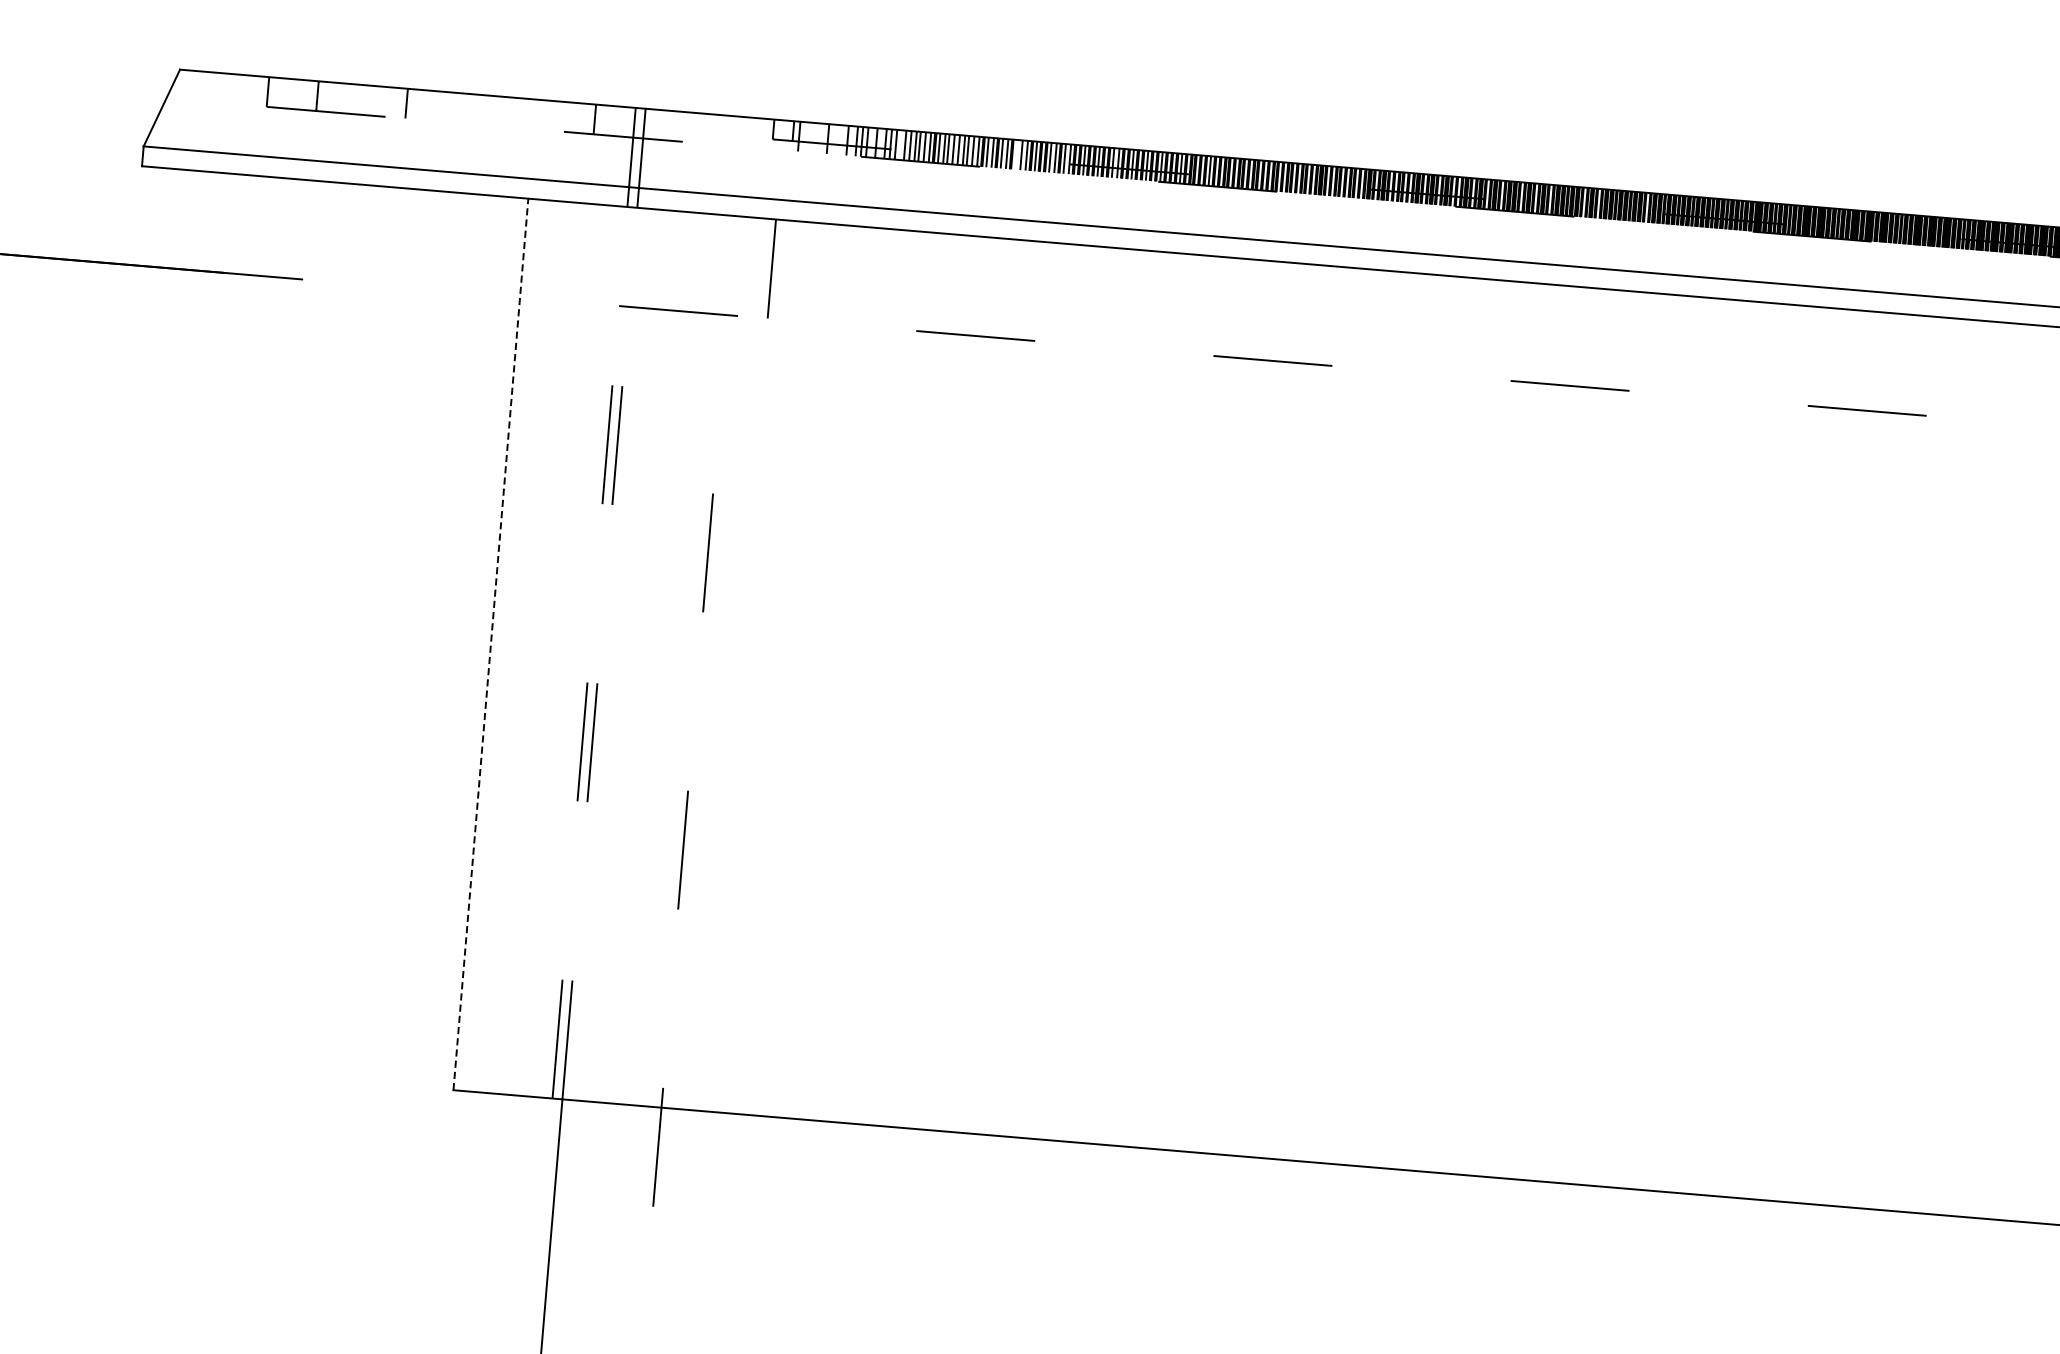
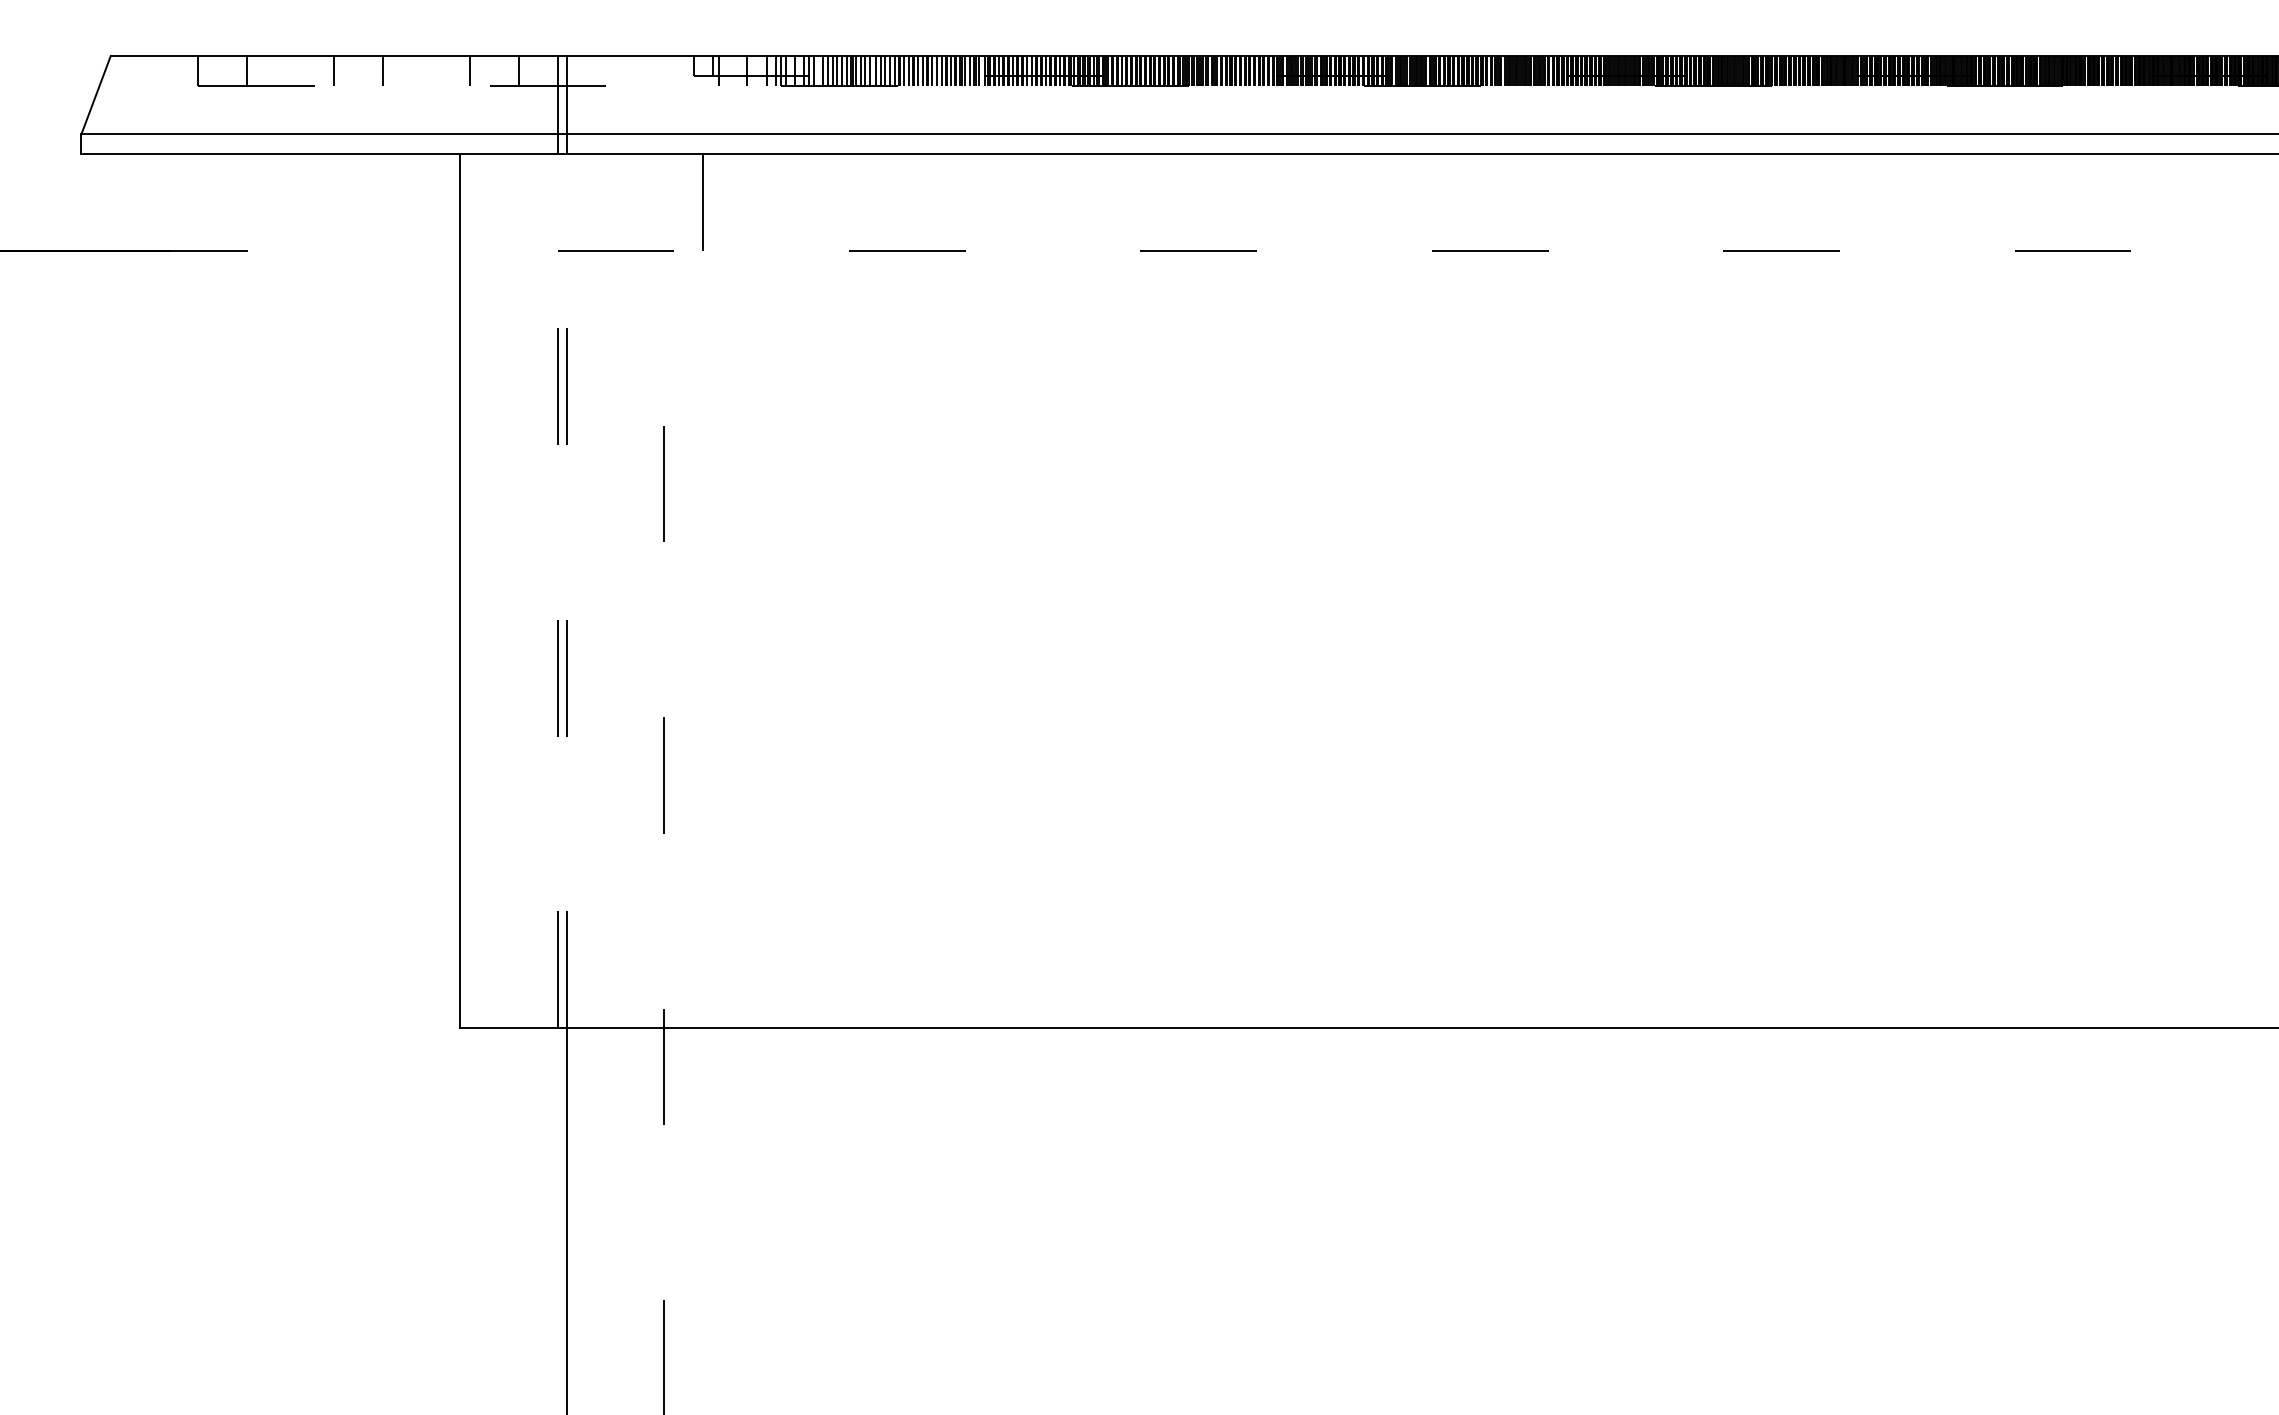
line: (456, 107) -> (382, 70), added
line: (545, 114) -> (470, 70), added
line: (1016, 154) -> (932, 70), added
line: (491, 644) -> (460, 590), dashed -> solid

